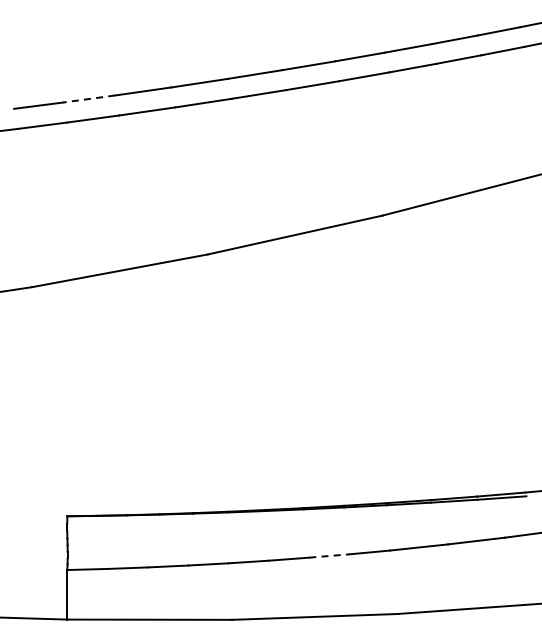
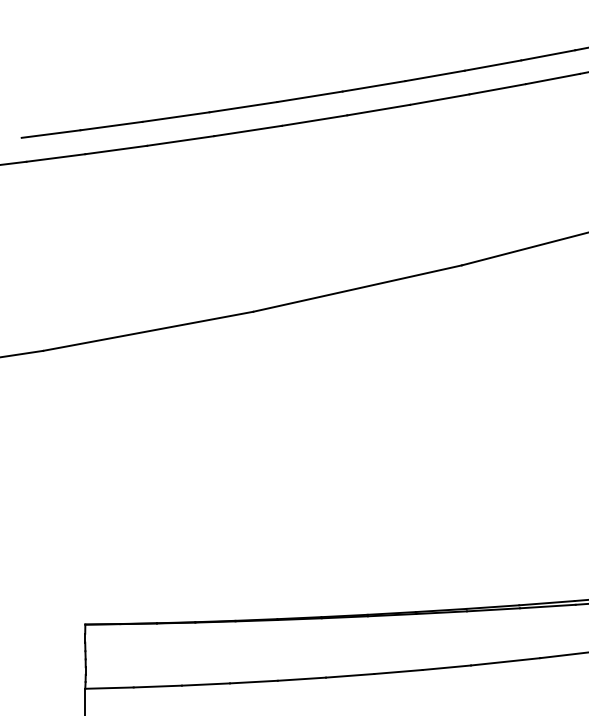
line: (88, 99) -> (110, 126), dashed -> solid
line: (330, 555) -> (399, 671), dashed -> solid

